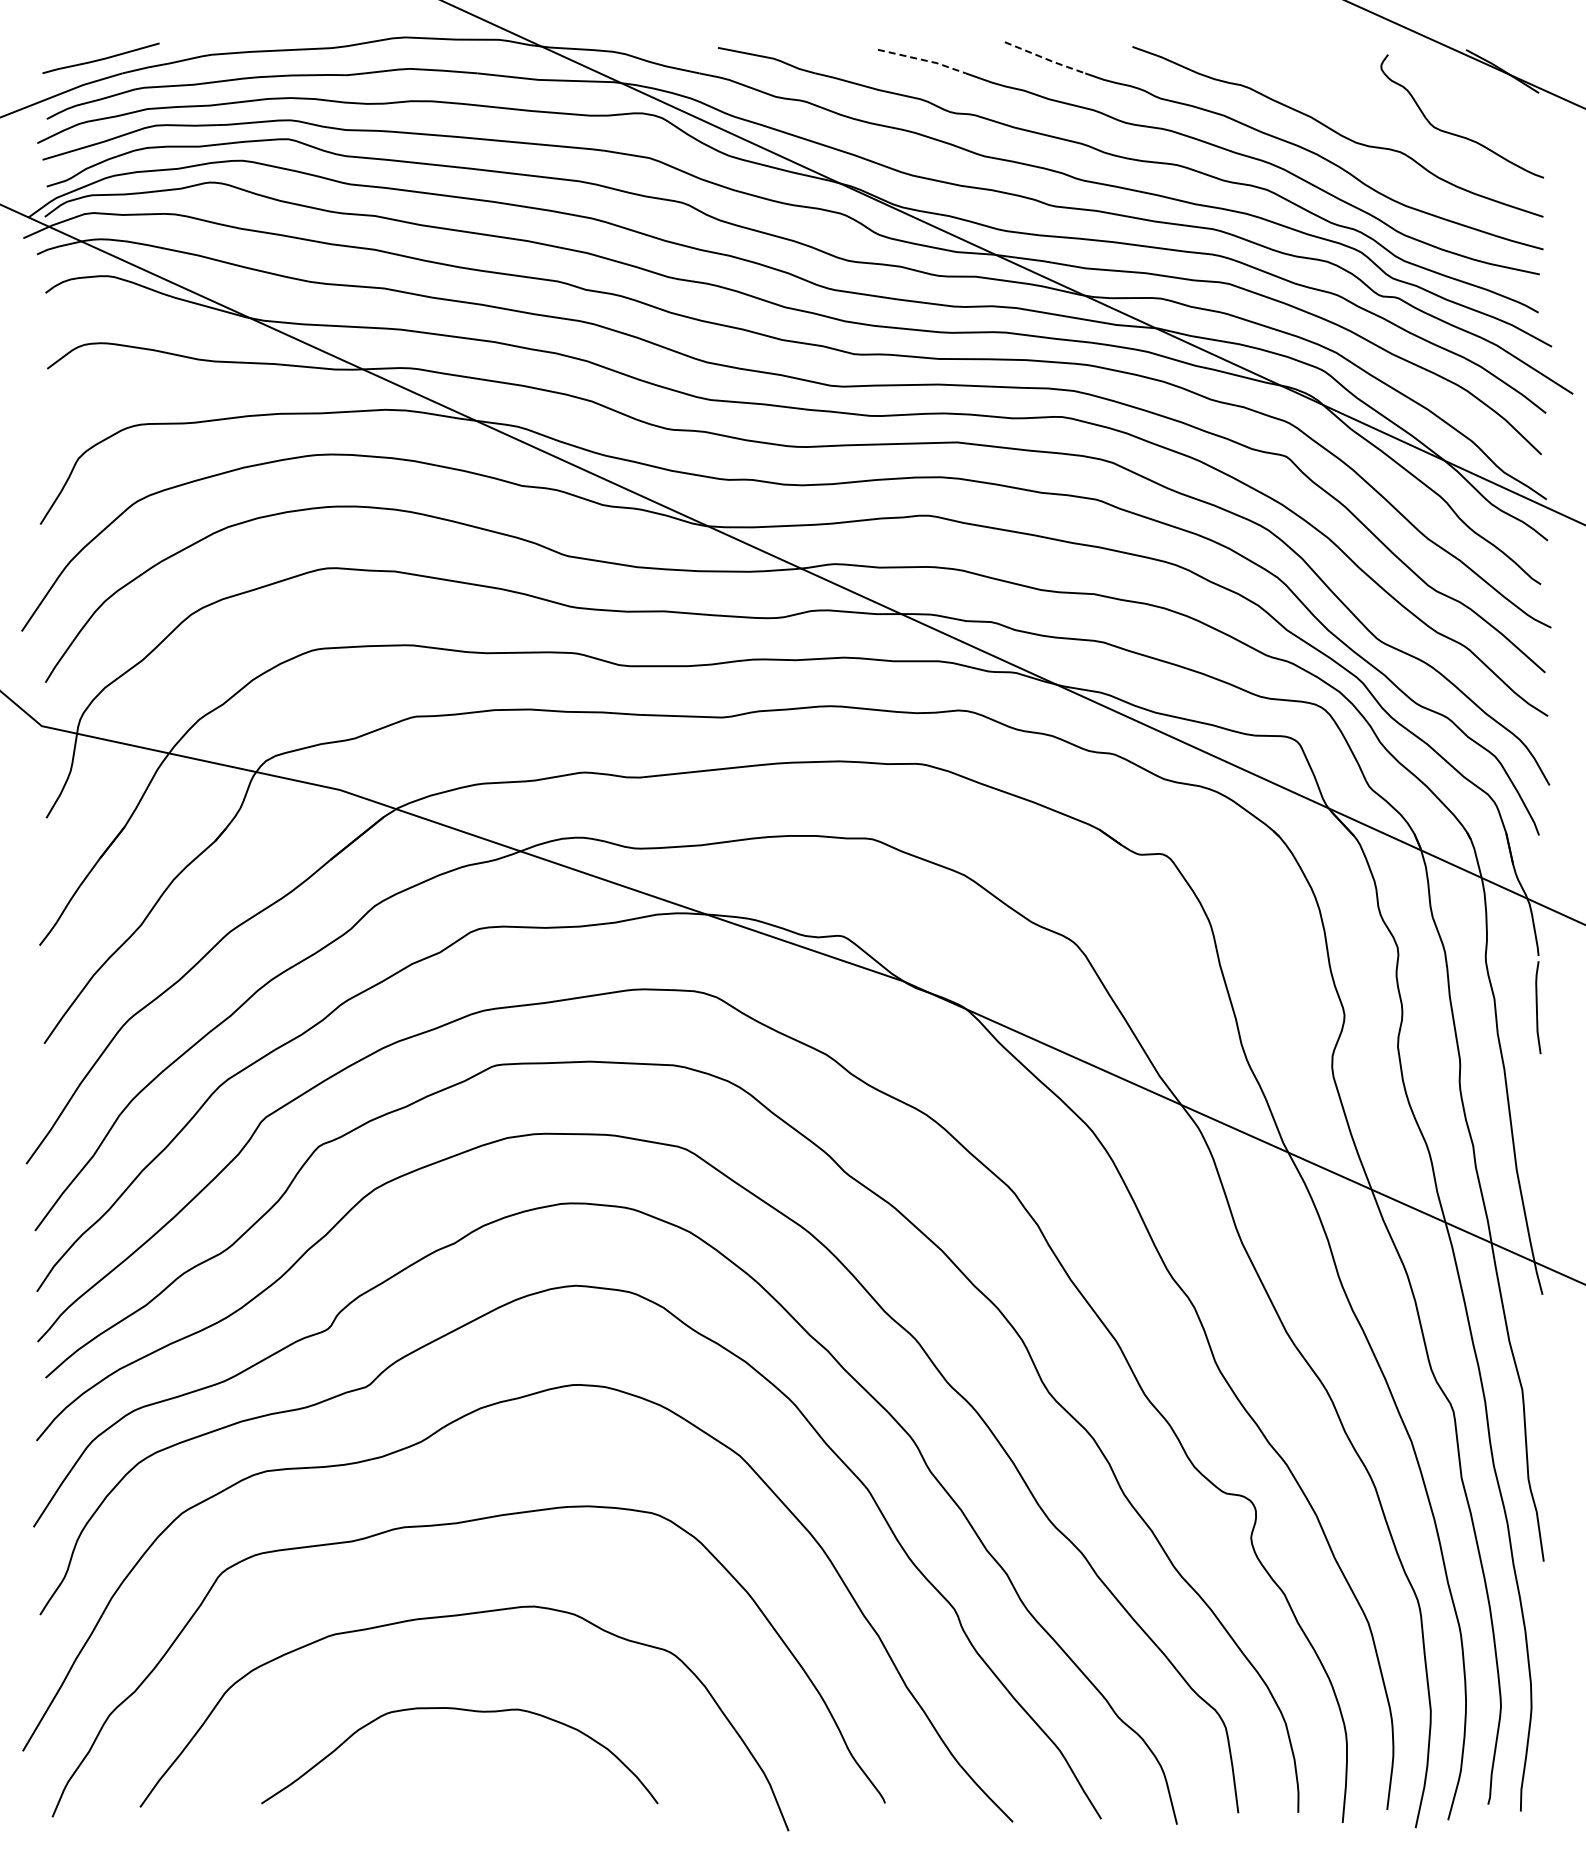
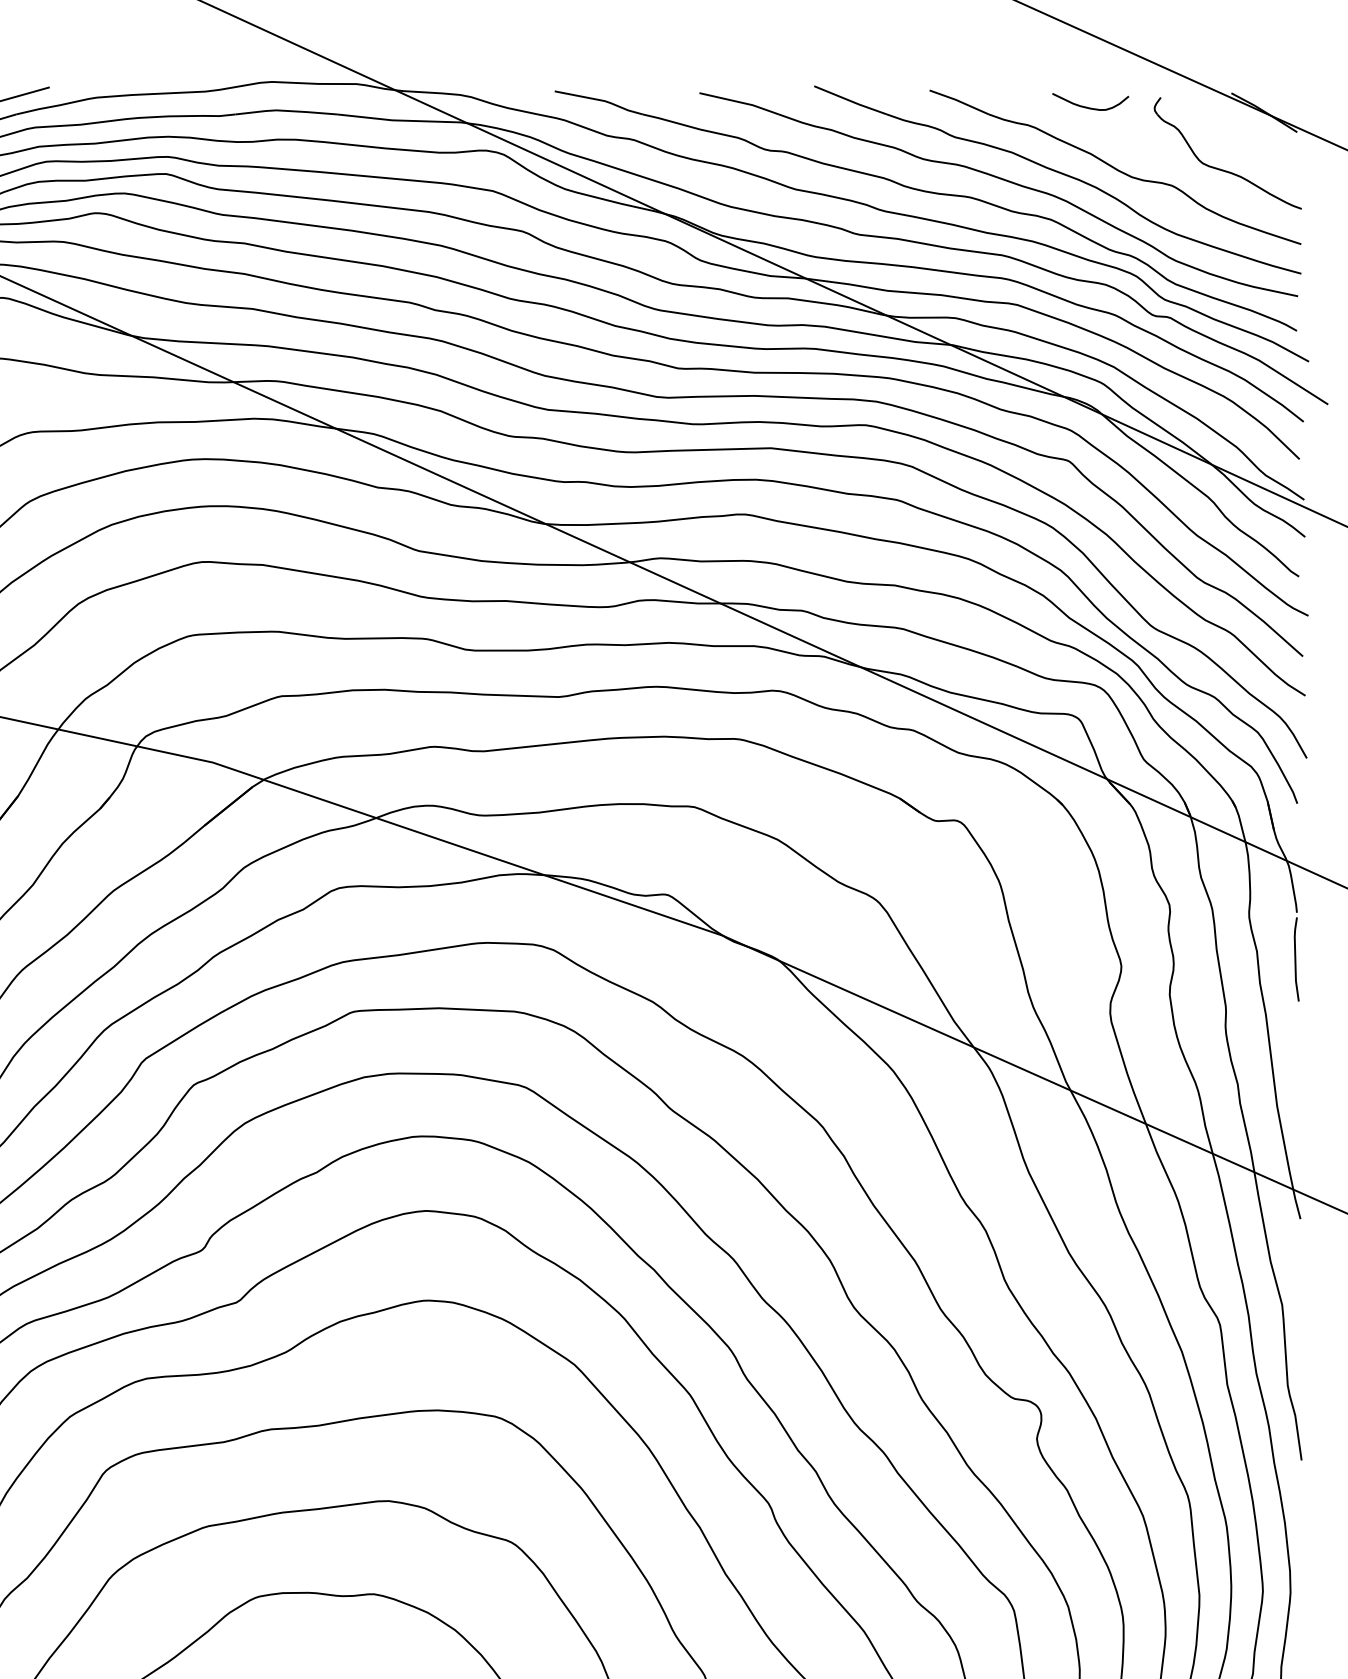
line: (1045, 58) -> (850, 100), dashed -> solid
line: (923, 60) -> (740, 102), dashed -> solid
curve: (1309, 65) -> (1089, 107), added

